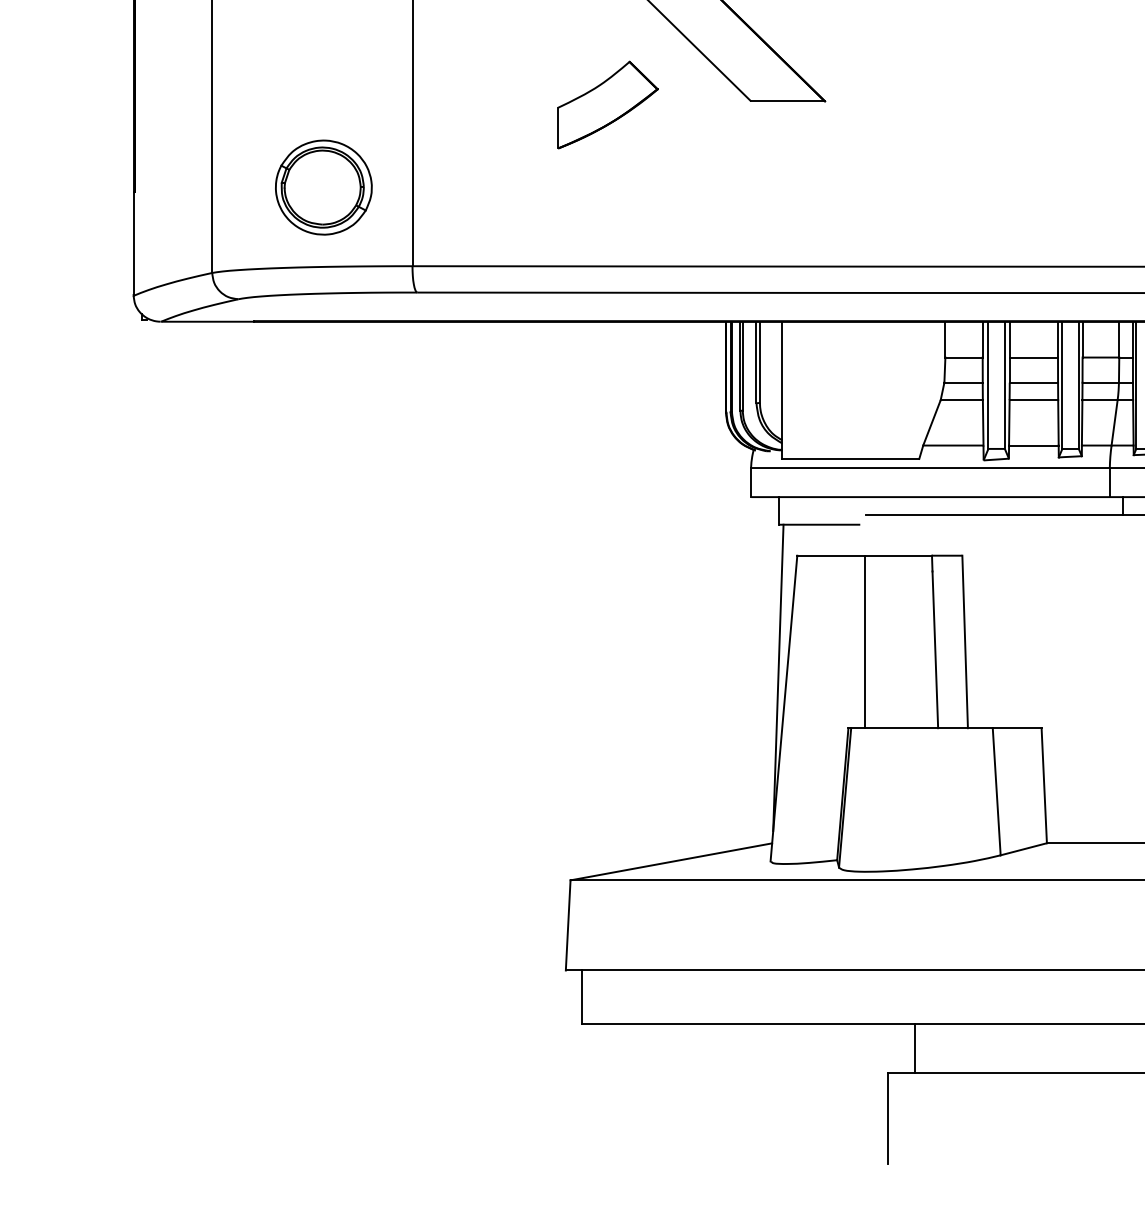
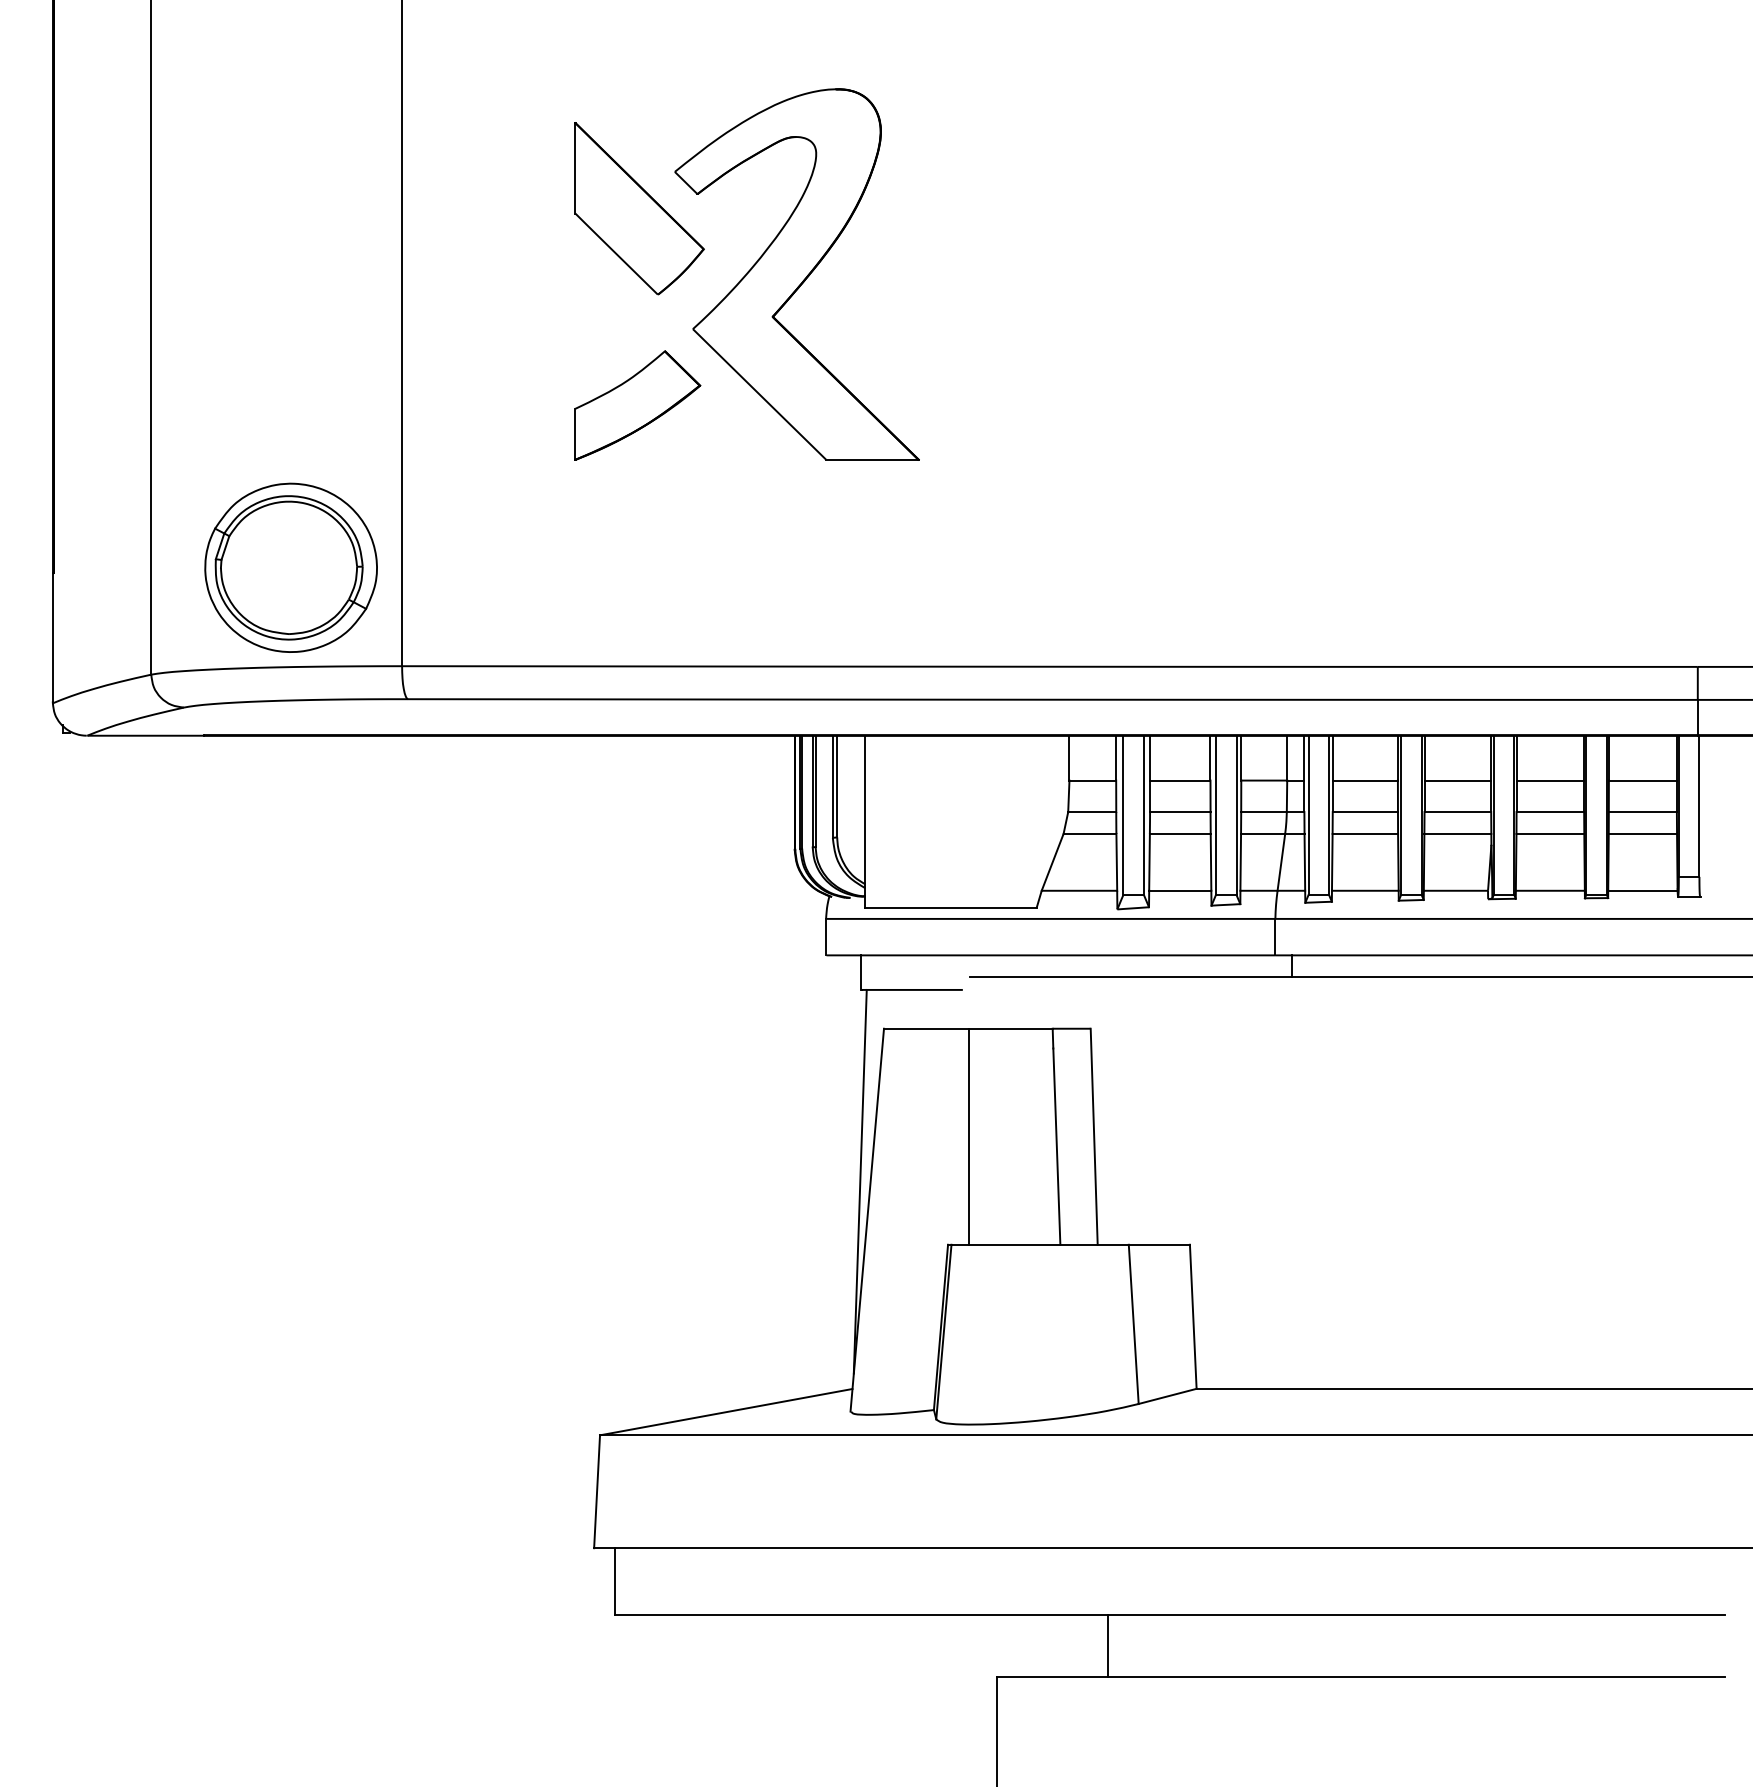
part: (607, 105) -> (637, 405), moved
part: (323, 187) -> (290, 567), size x1.43
line: (914, 1048) -> (1107, 1645), moved

